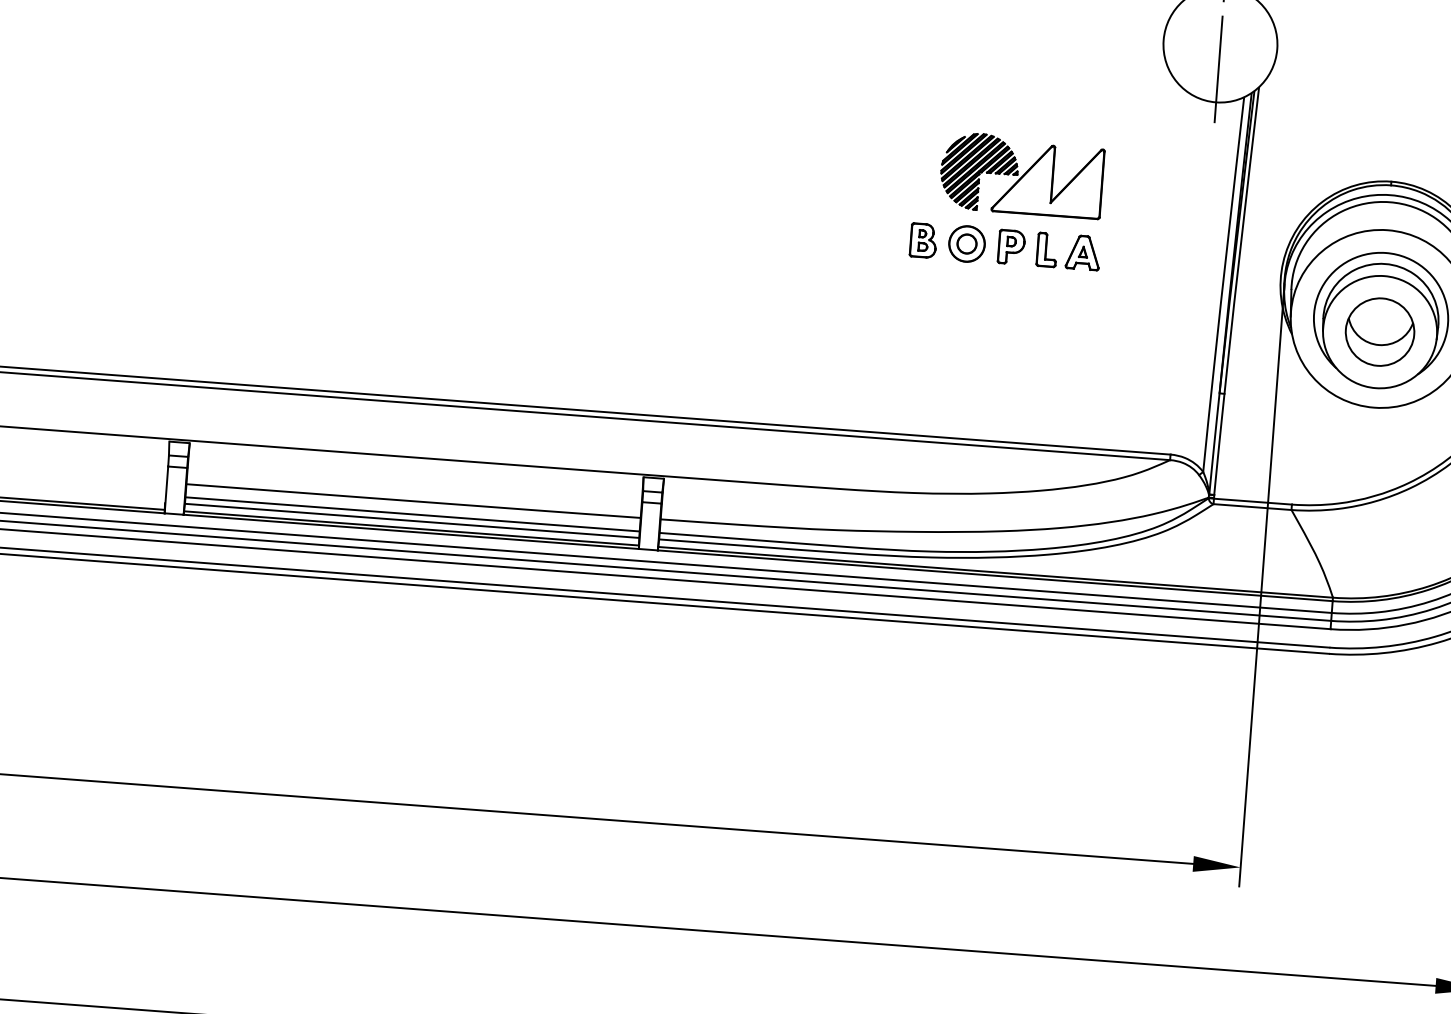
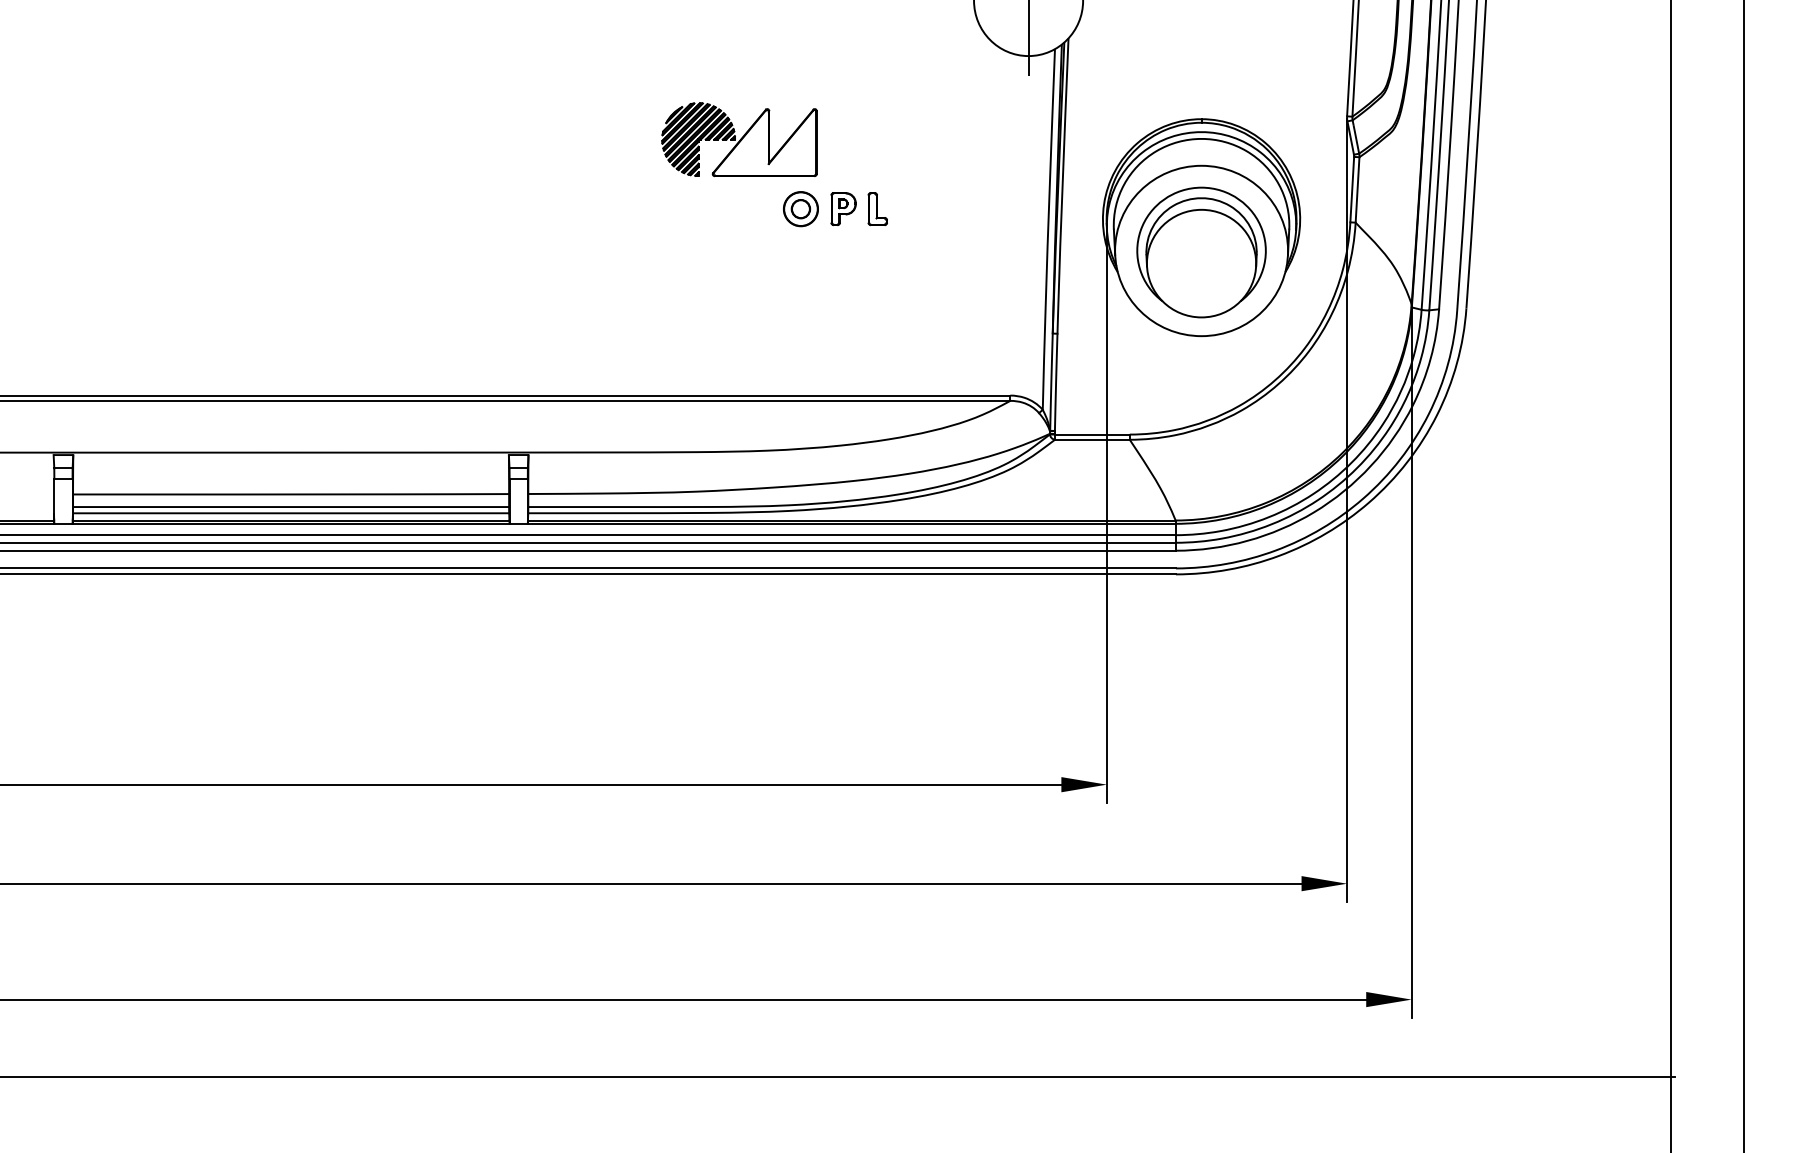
part: (1022, 175) -> (739, 139), moved
part: (923, 240) -> (759, 208), removed
part: (1083, 253) -> (912, 209), removed
part: (1380, 331) -> (1201, 263), removed

